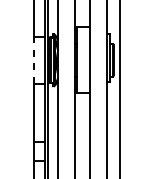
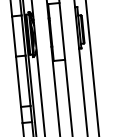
line: (33, 60) -> (13, 36), dashed -> solid

